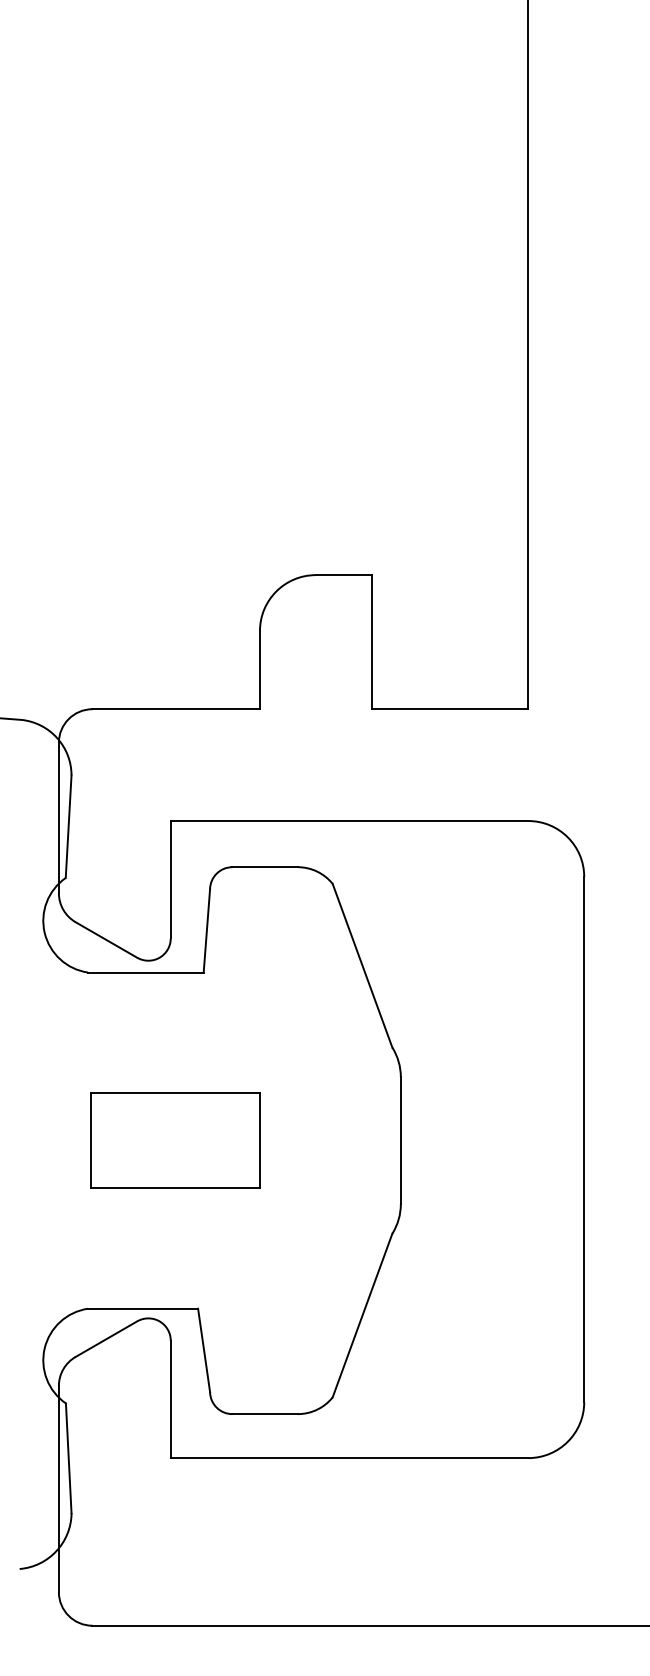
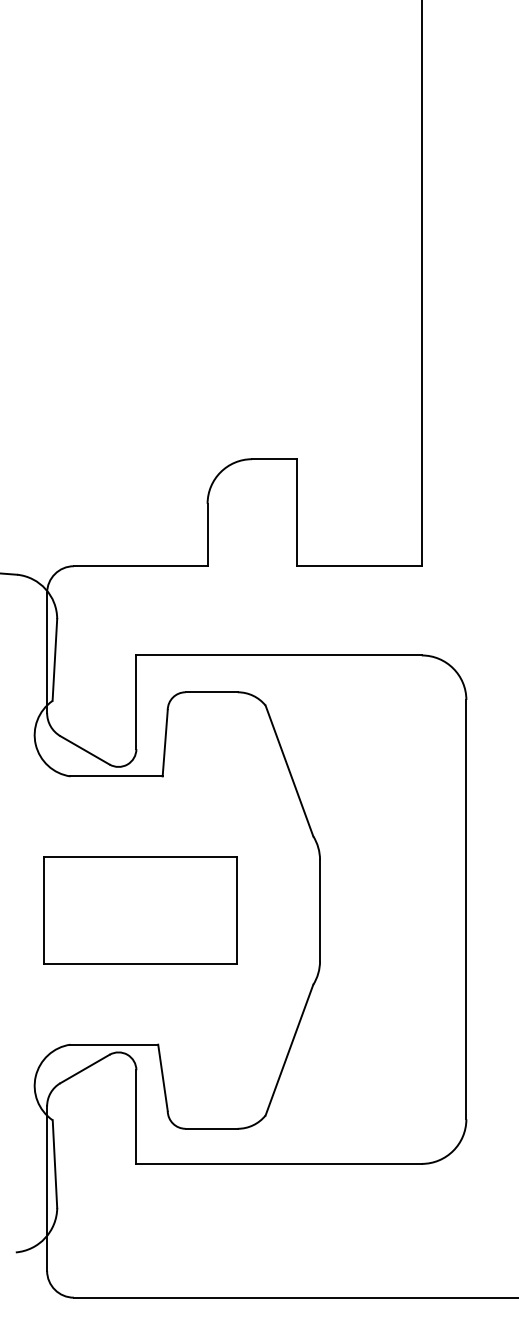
part: (175, 1140) -> (140, 910), size x1.43

